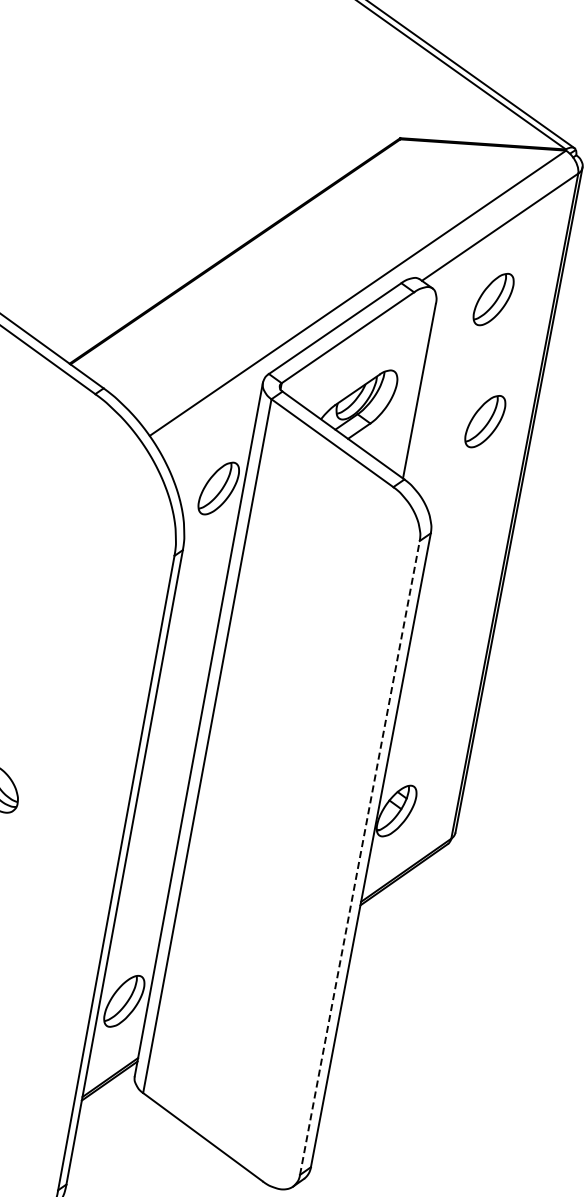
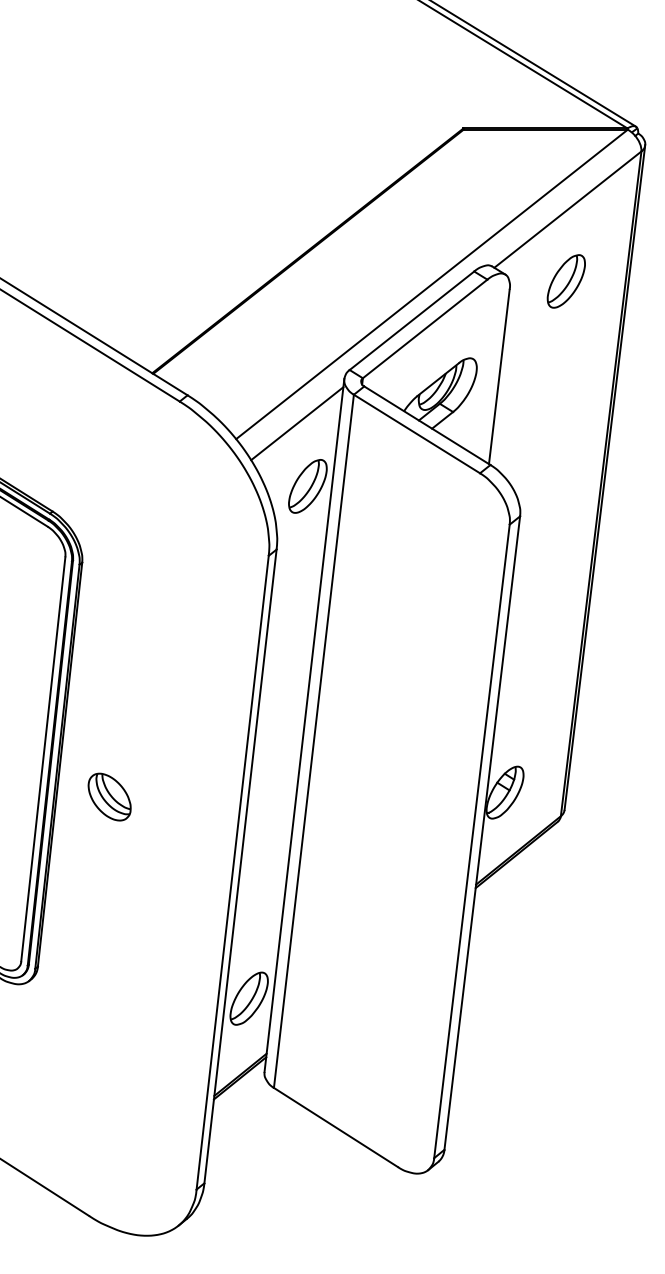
part: (484, 421) -> (565, 402), removed
line: (212, 424) -> (297, 423), added
line: (360, 857) -> (472, 840), dashed -> solid

